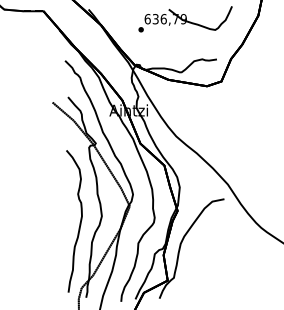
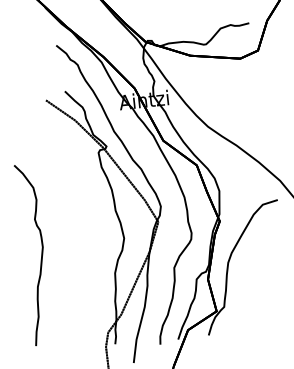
part: (74, 221) -> (34, 254), moved

